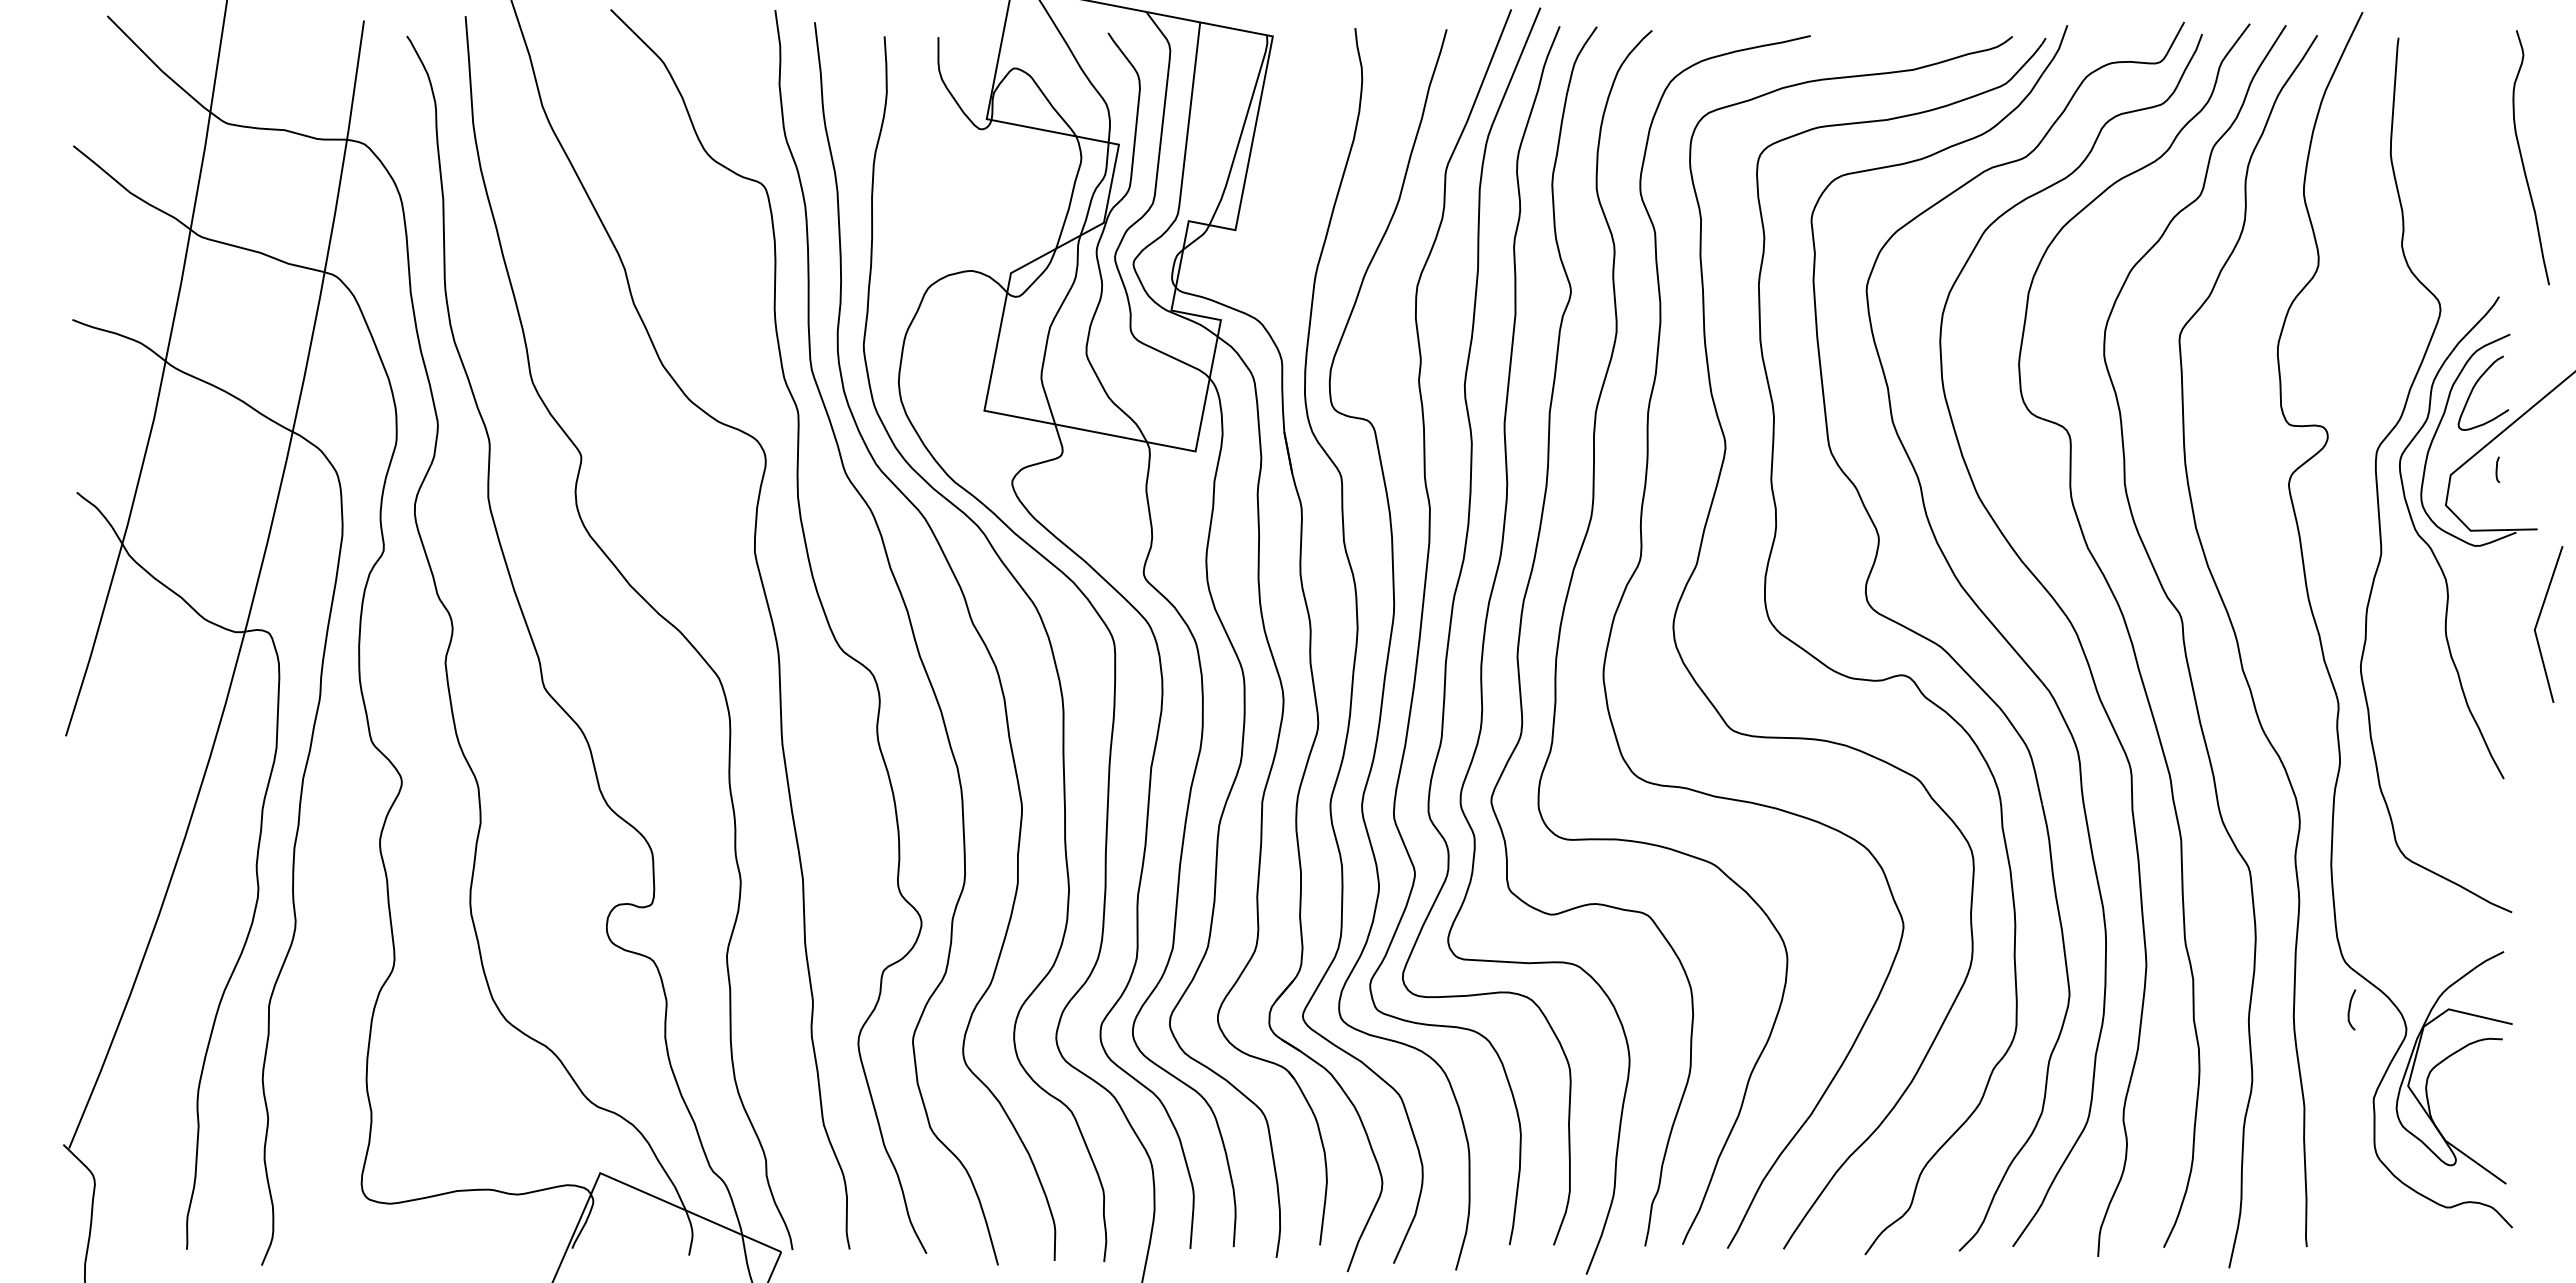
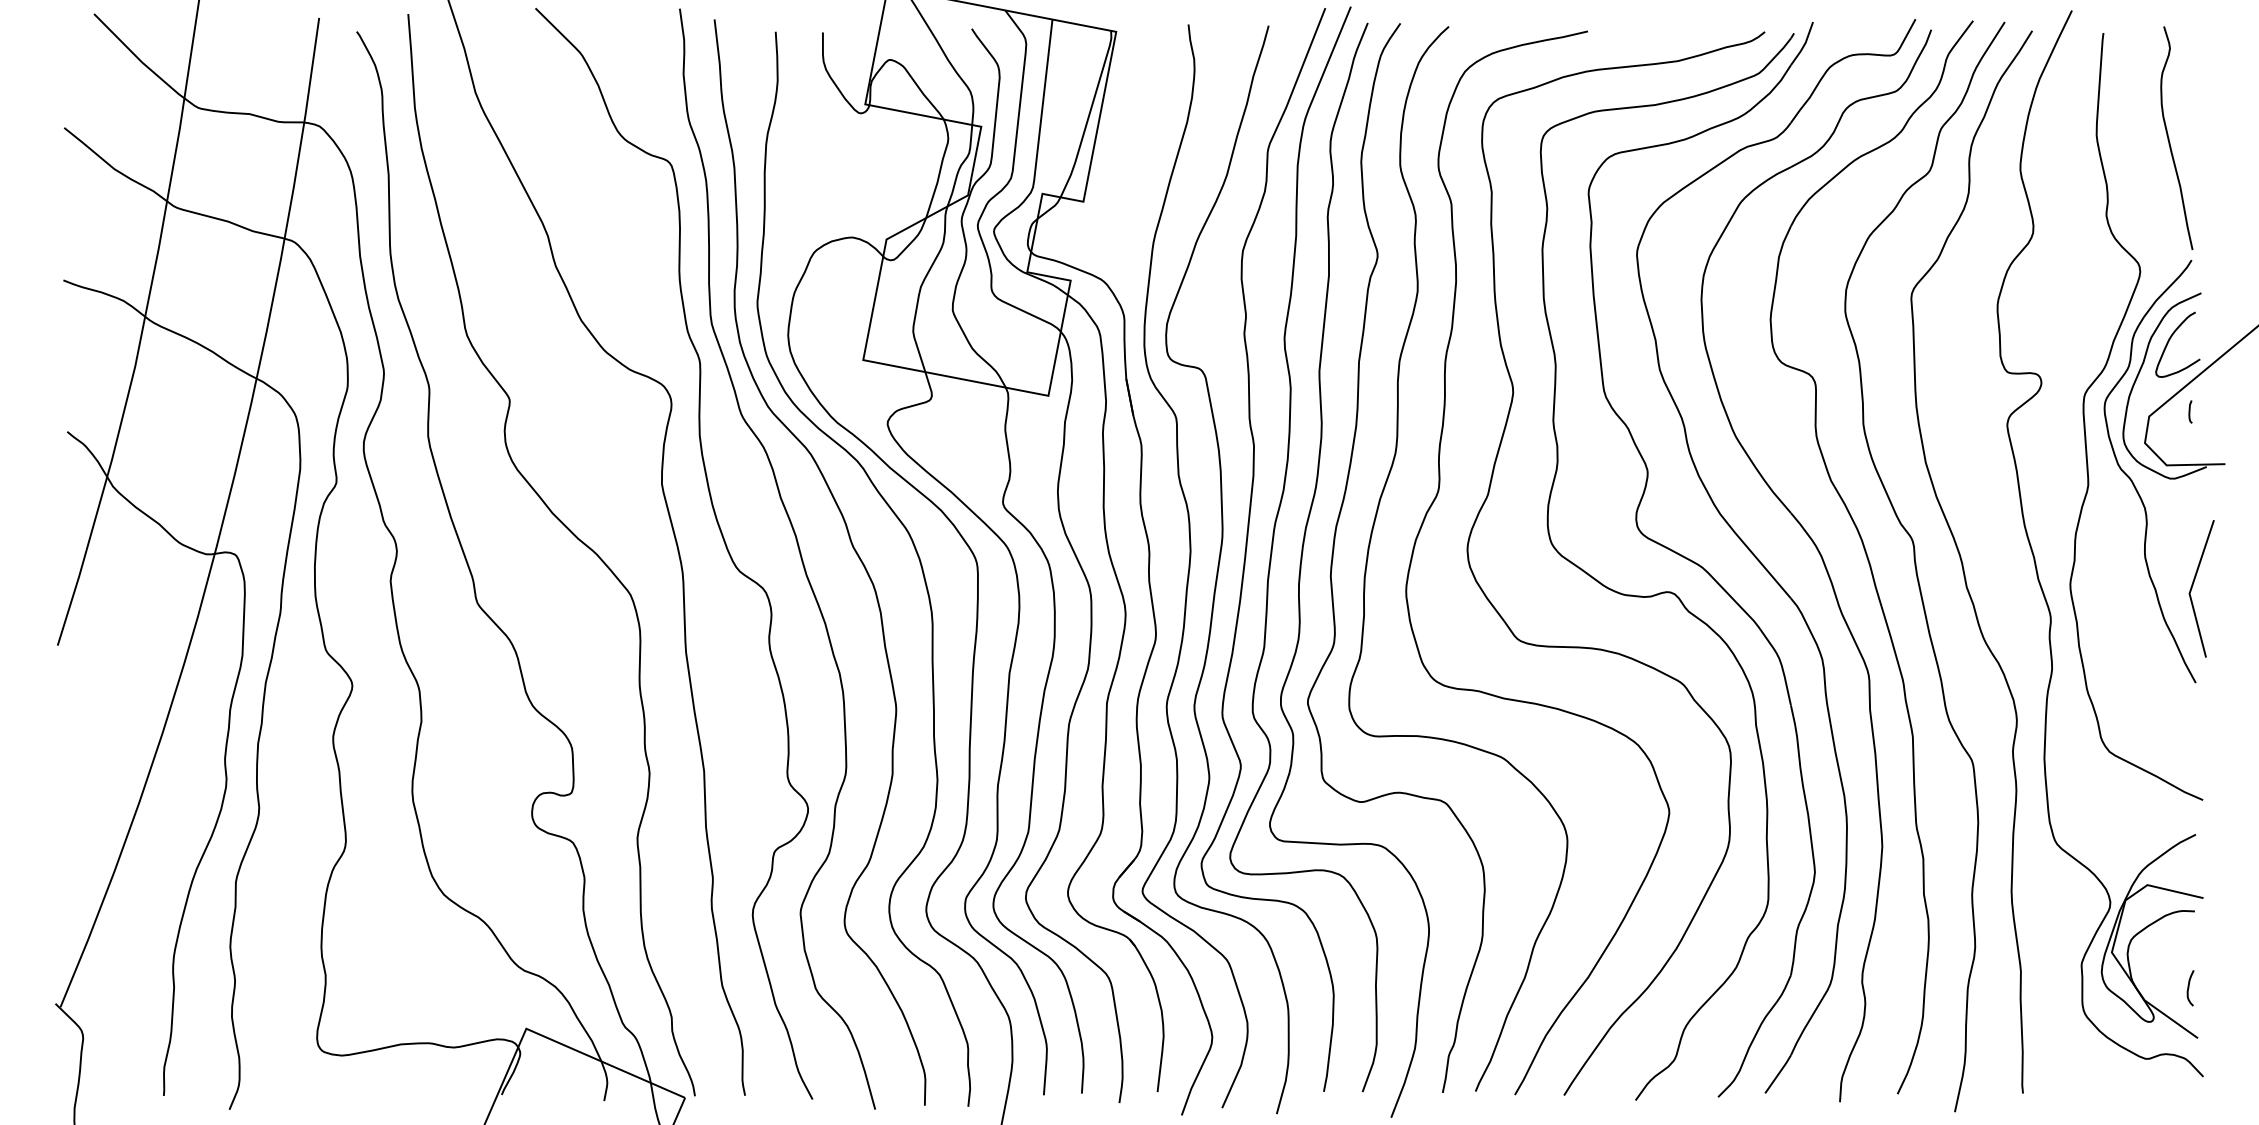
curve: (2522, 157) -> (2169, 138), moved
line: (2538, 622) -> (2192, 587), moved
curve: (2350, 1009) -> (2189, 987), moved

